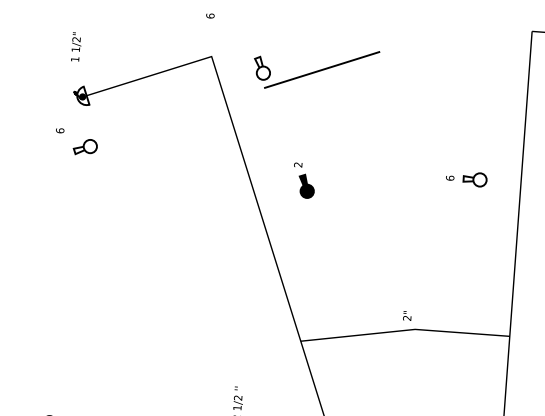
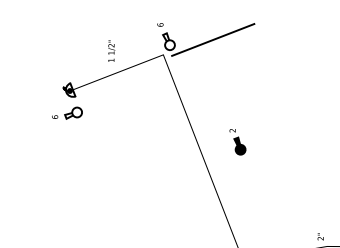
text: (76, 46) -> (111, 50), moved
part: (317, 69) -> (209, 39), moved
part: (84, 147) -> (72, 113), moved

